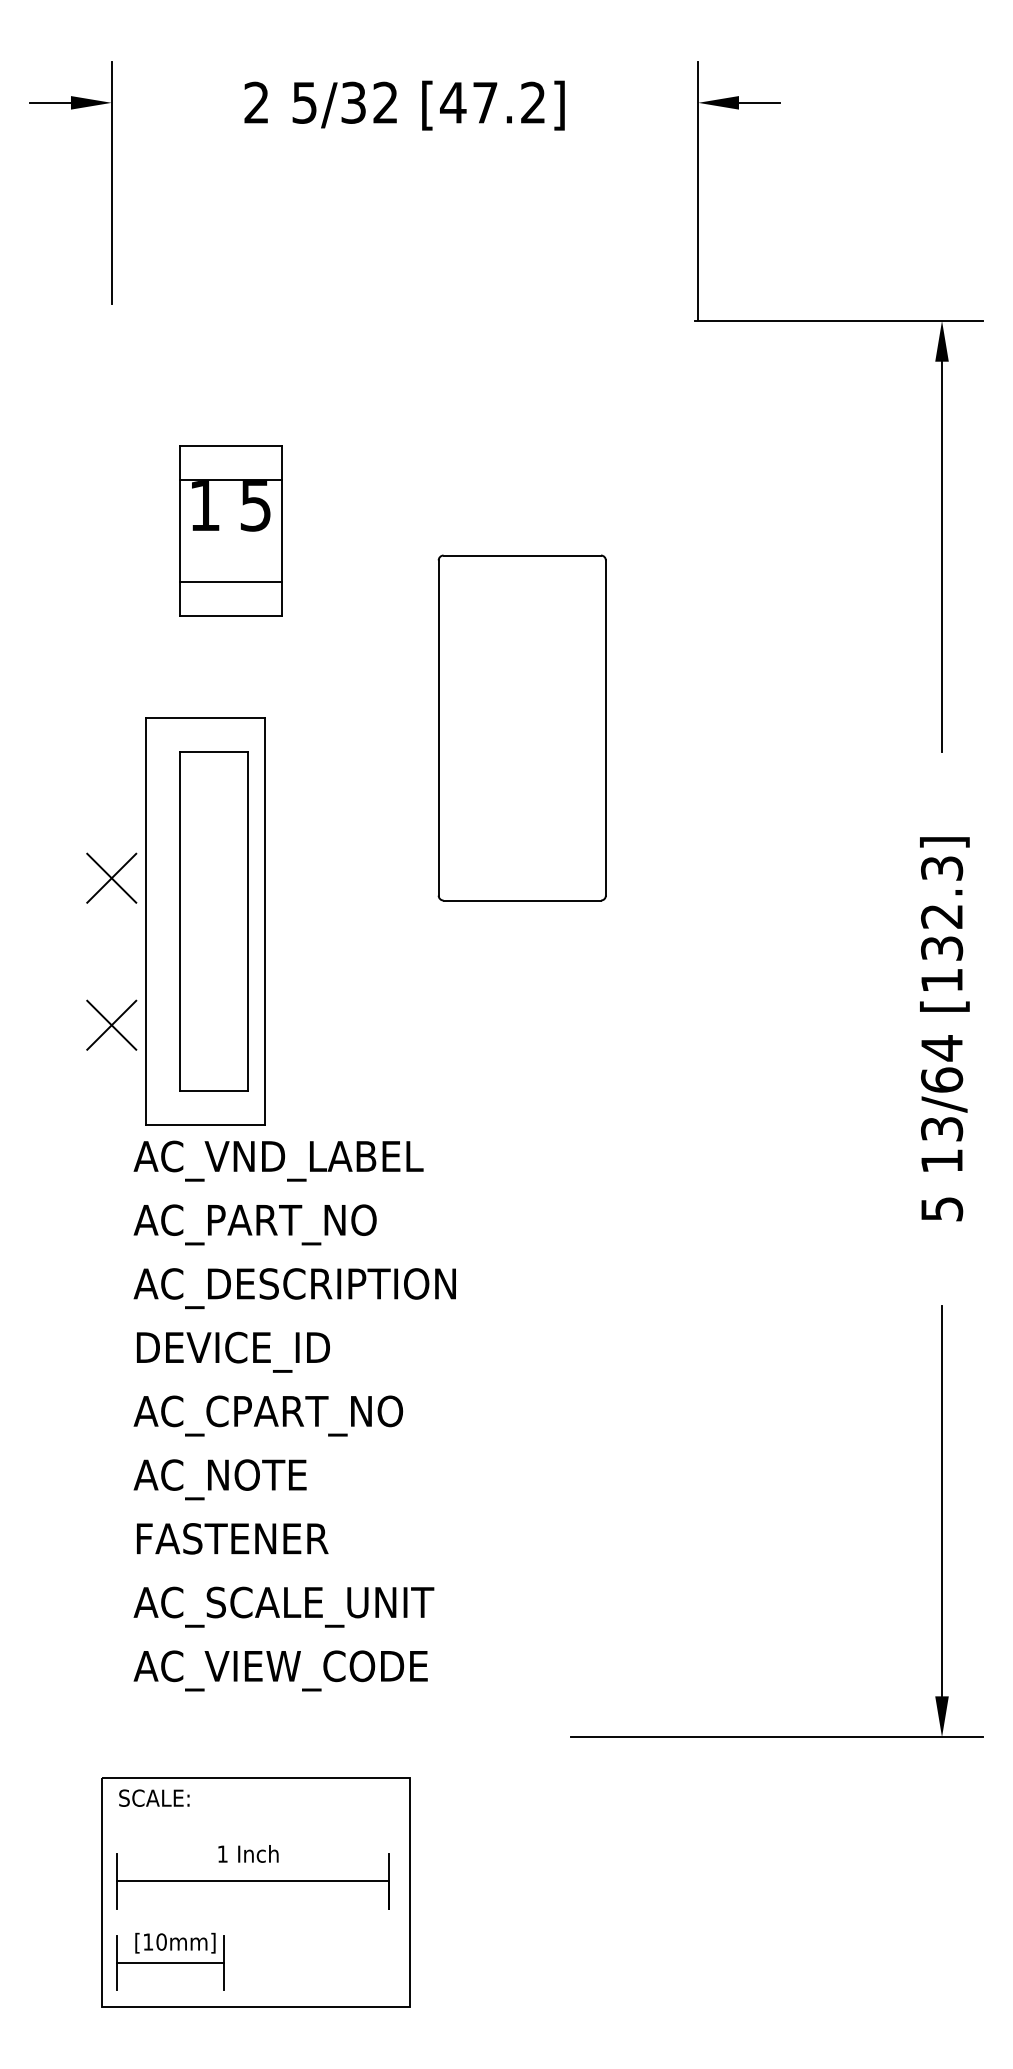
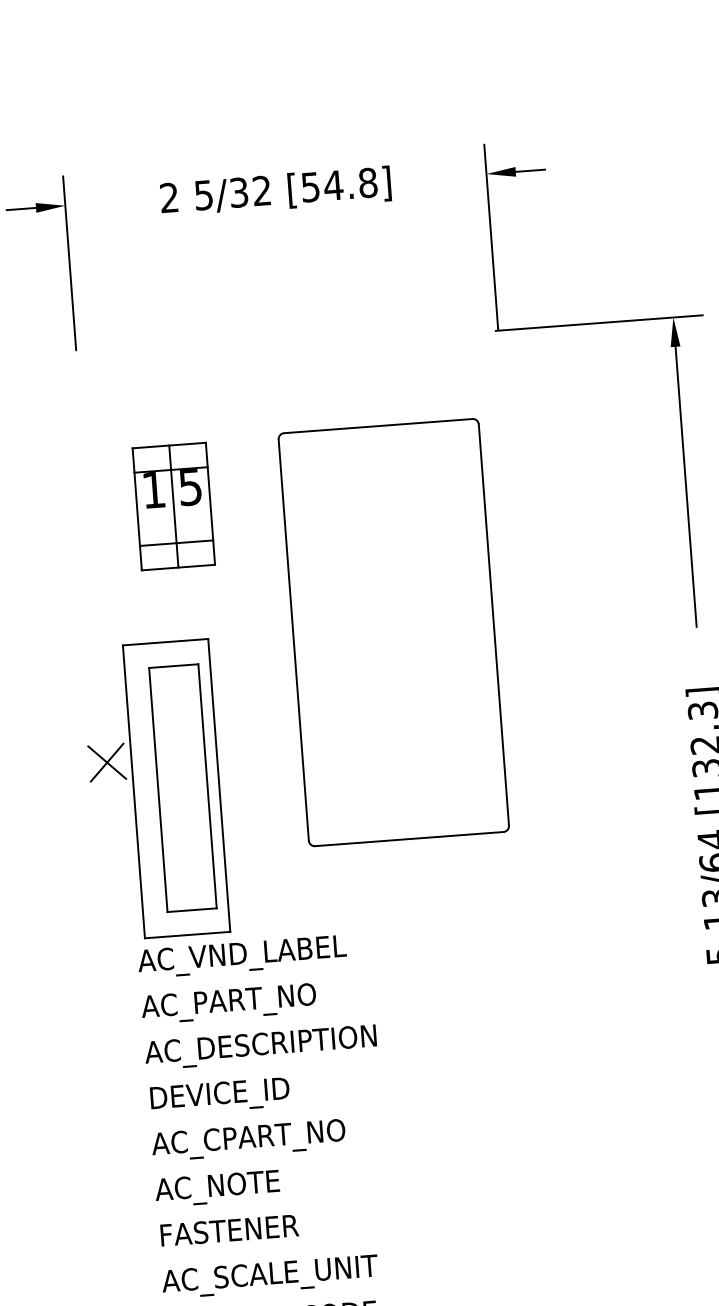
text: (492, 102) -> (338, 184), [47.2] -> [54.8]
line: (230, 530) -> (173, 506), added
part: (522, 727) -> (394, 632), size x1.67
part: (111, 1024) -> (114, 867), removed

